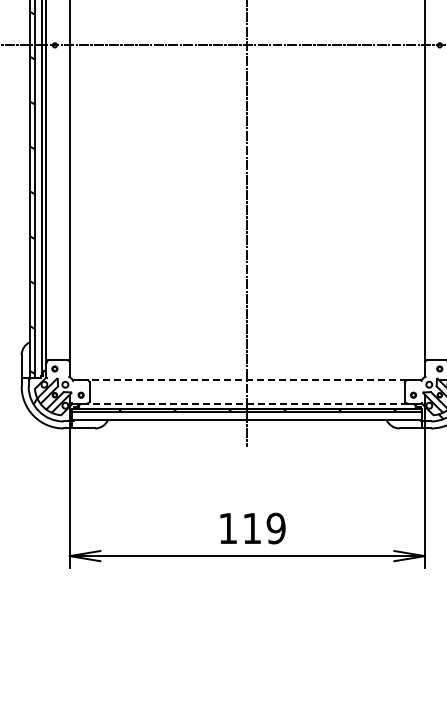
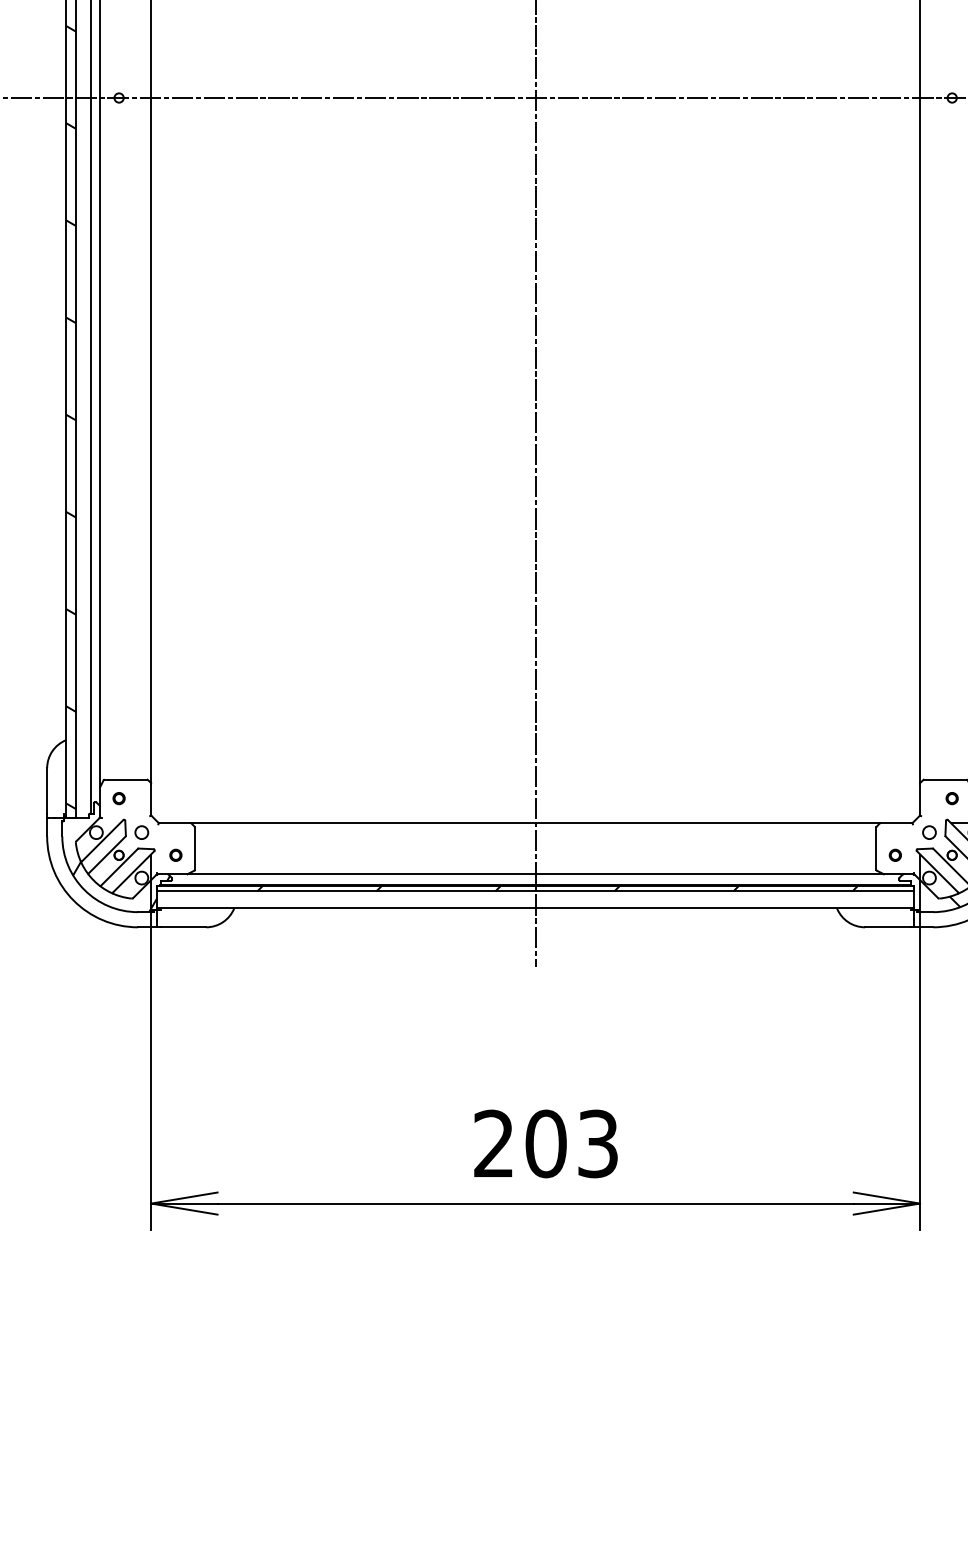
line: (246, 380) -> (533, 823), dashed -> solid
line: (246, 403) -> (533, 873), dashed -> solid
text: (252, 528) -> (546, 1143), 119 -> 203

